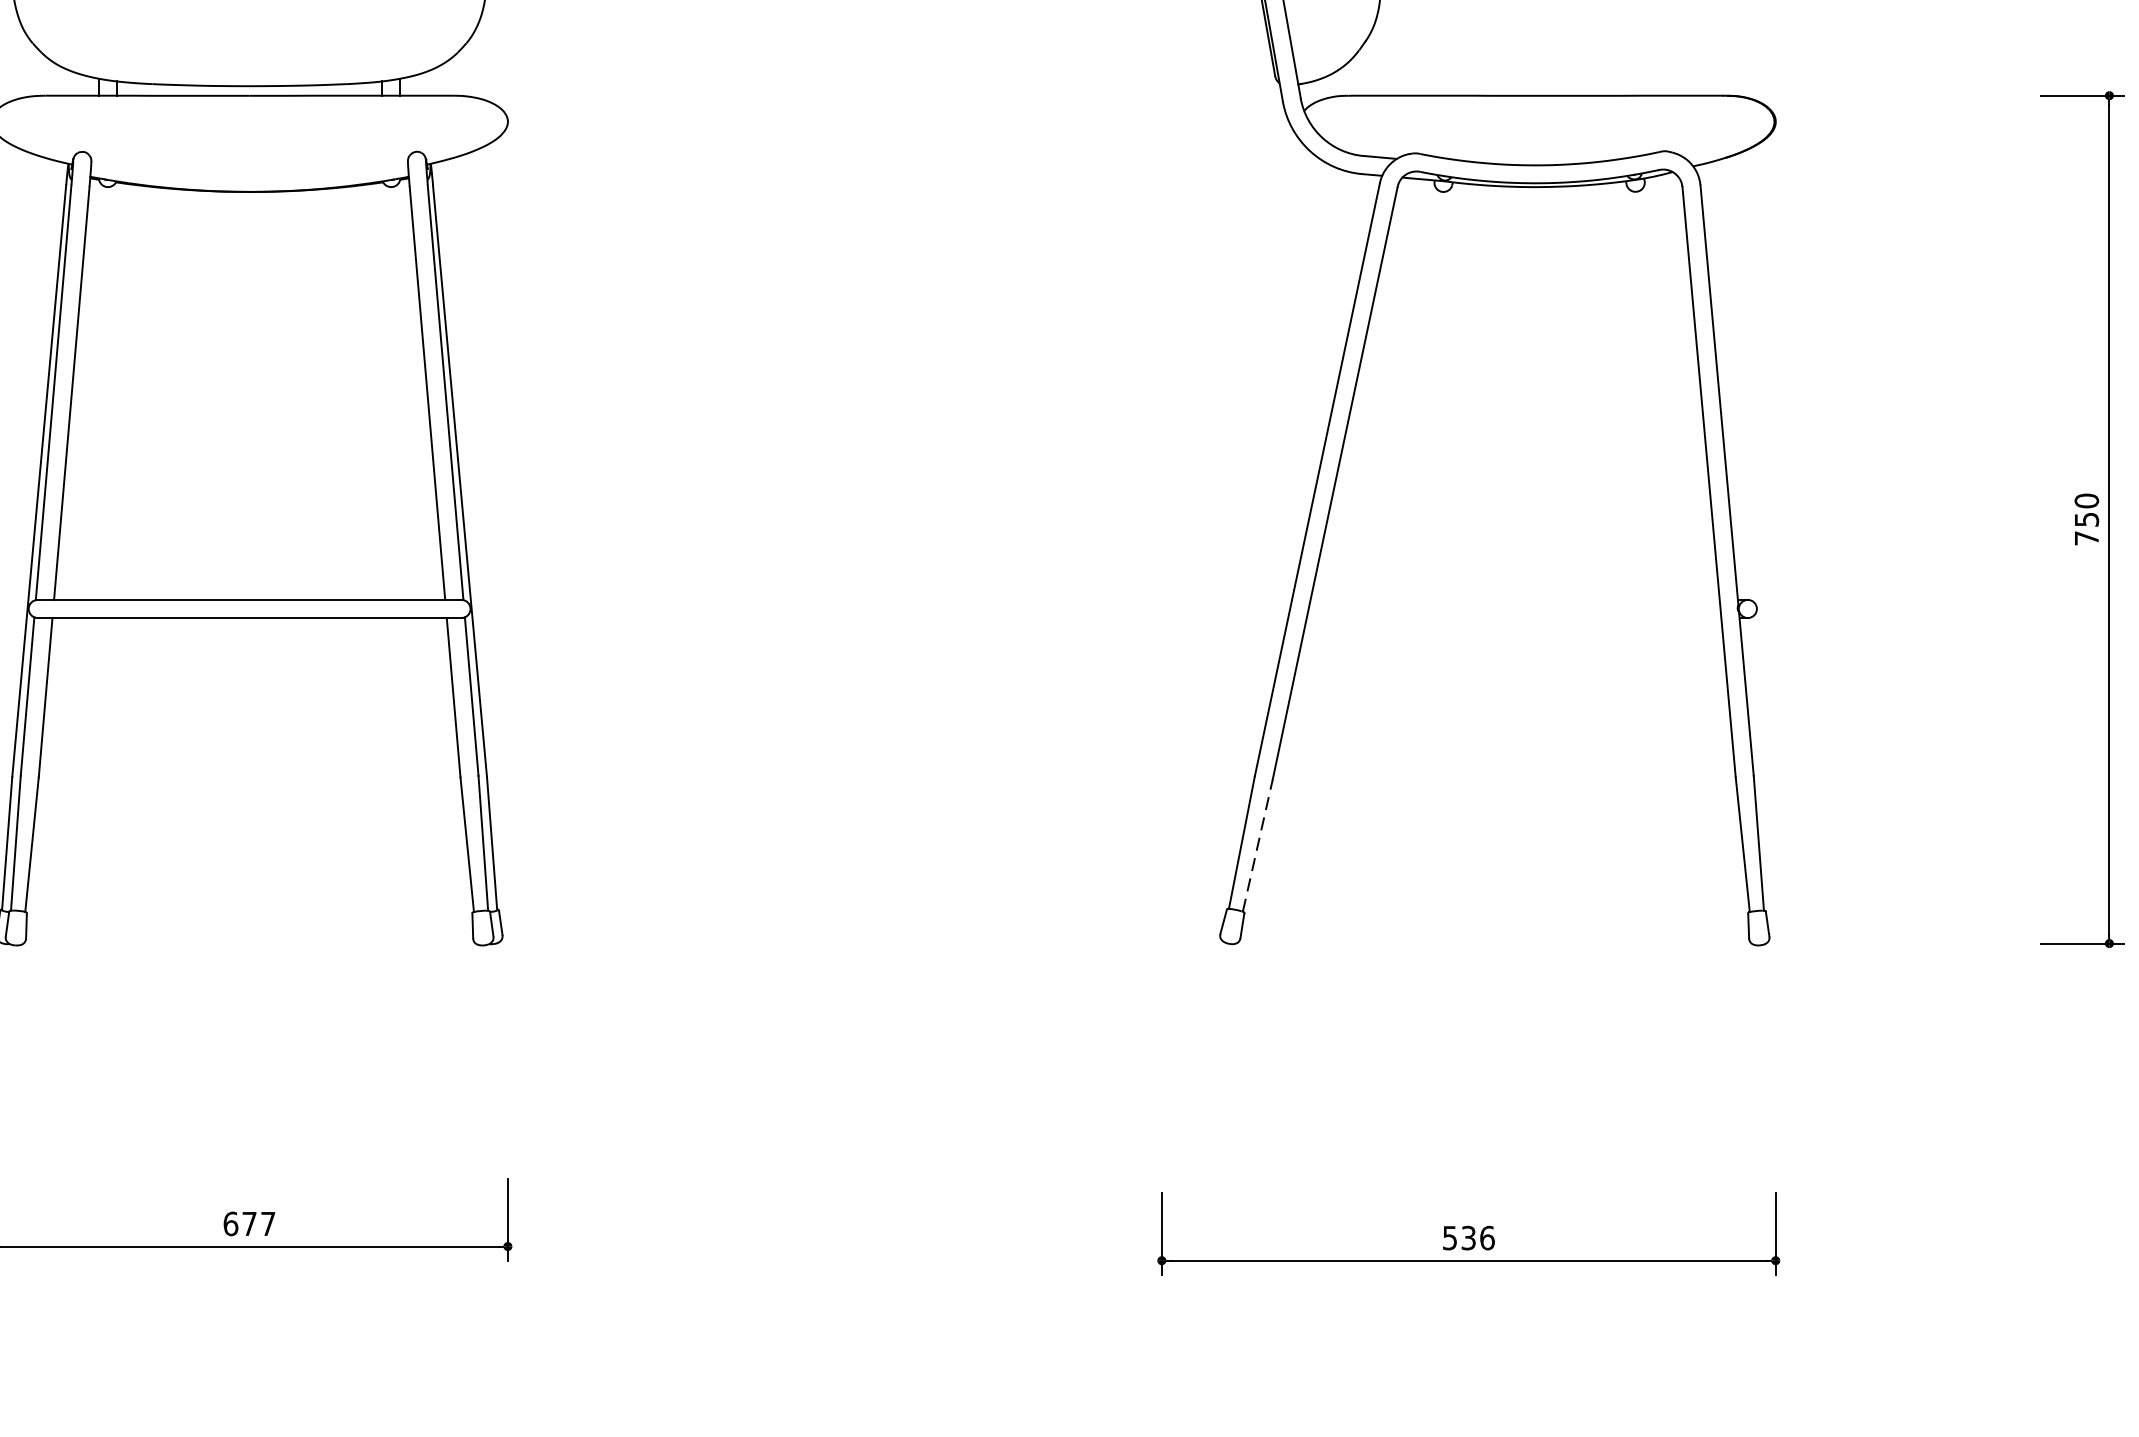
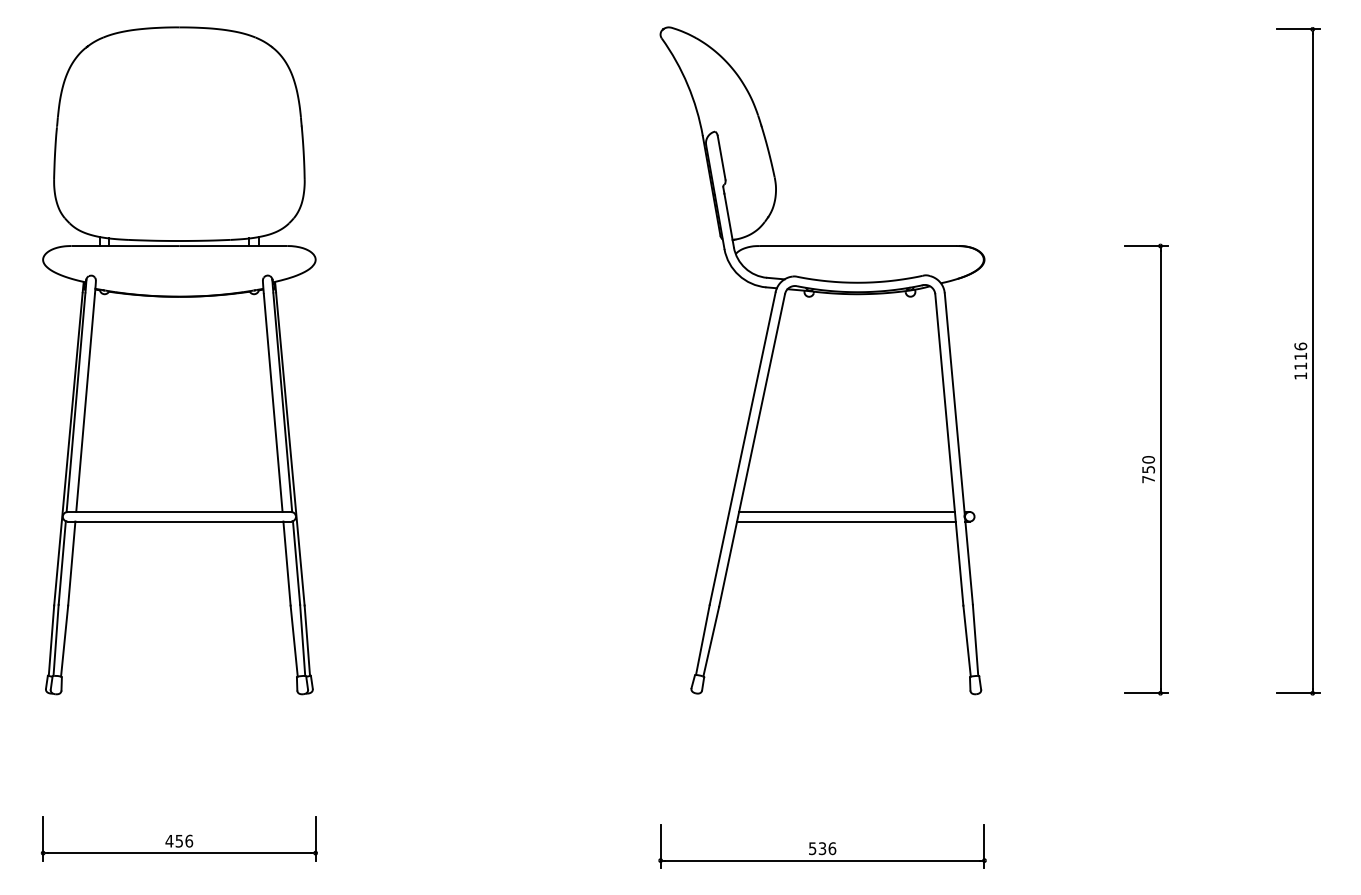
line: (1514, 600) -> (846, 512), added
line: (1514, 617) -> (846, 521), added
line: (1258, 845) -> (711, 641), dashed -> solid
text: (249, 1222) -> (179, 840), 677 -> 456

